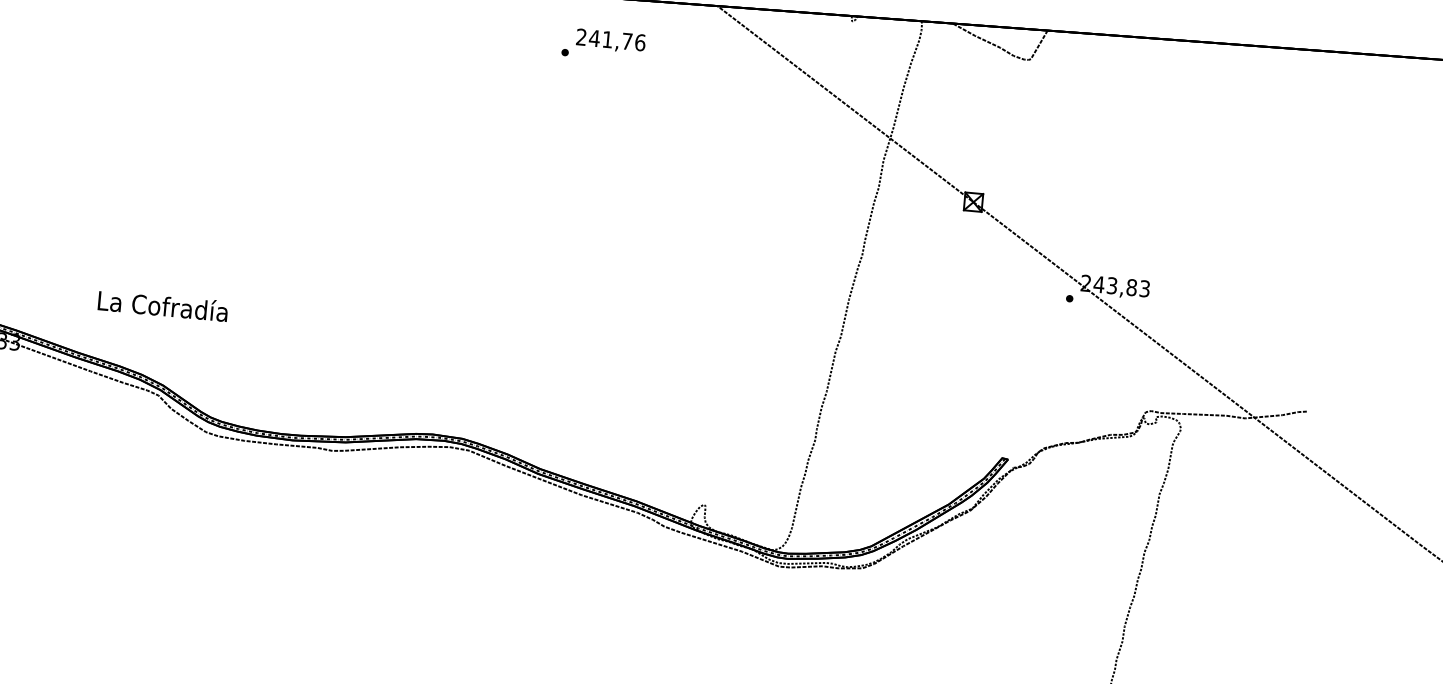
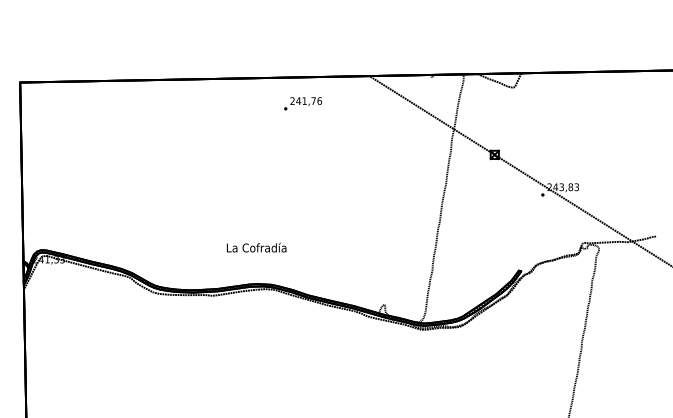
text: (604, 44) -> (303, 103), moved
text: (162, 305) -> (256, 247), moved

